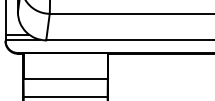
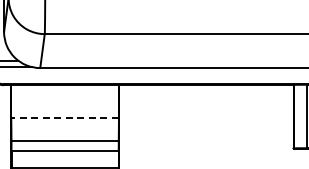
line: (65, 79) -> (65, 117), solid -> dashed

